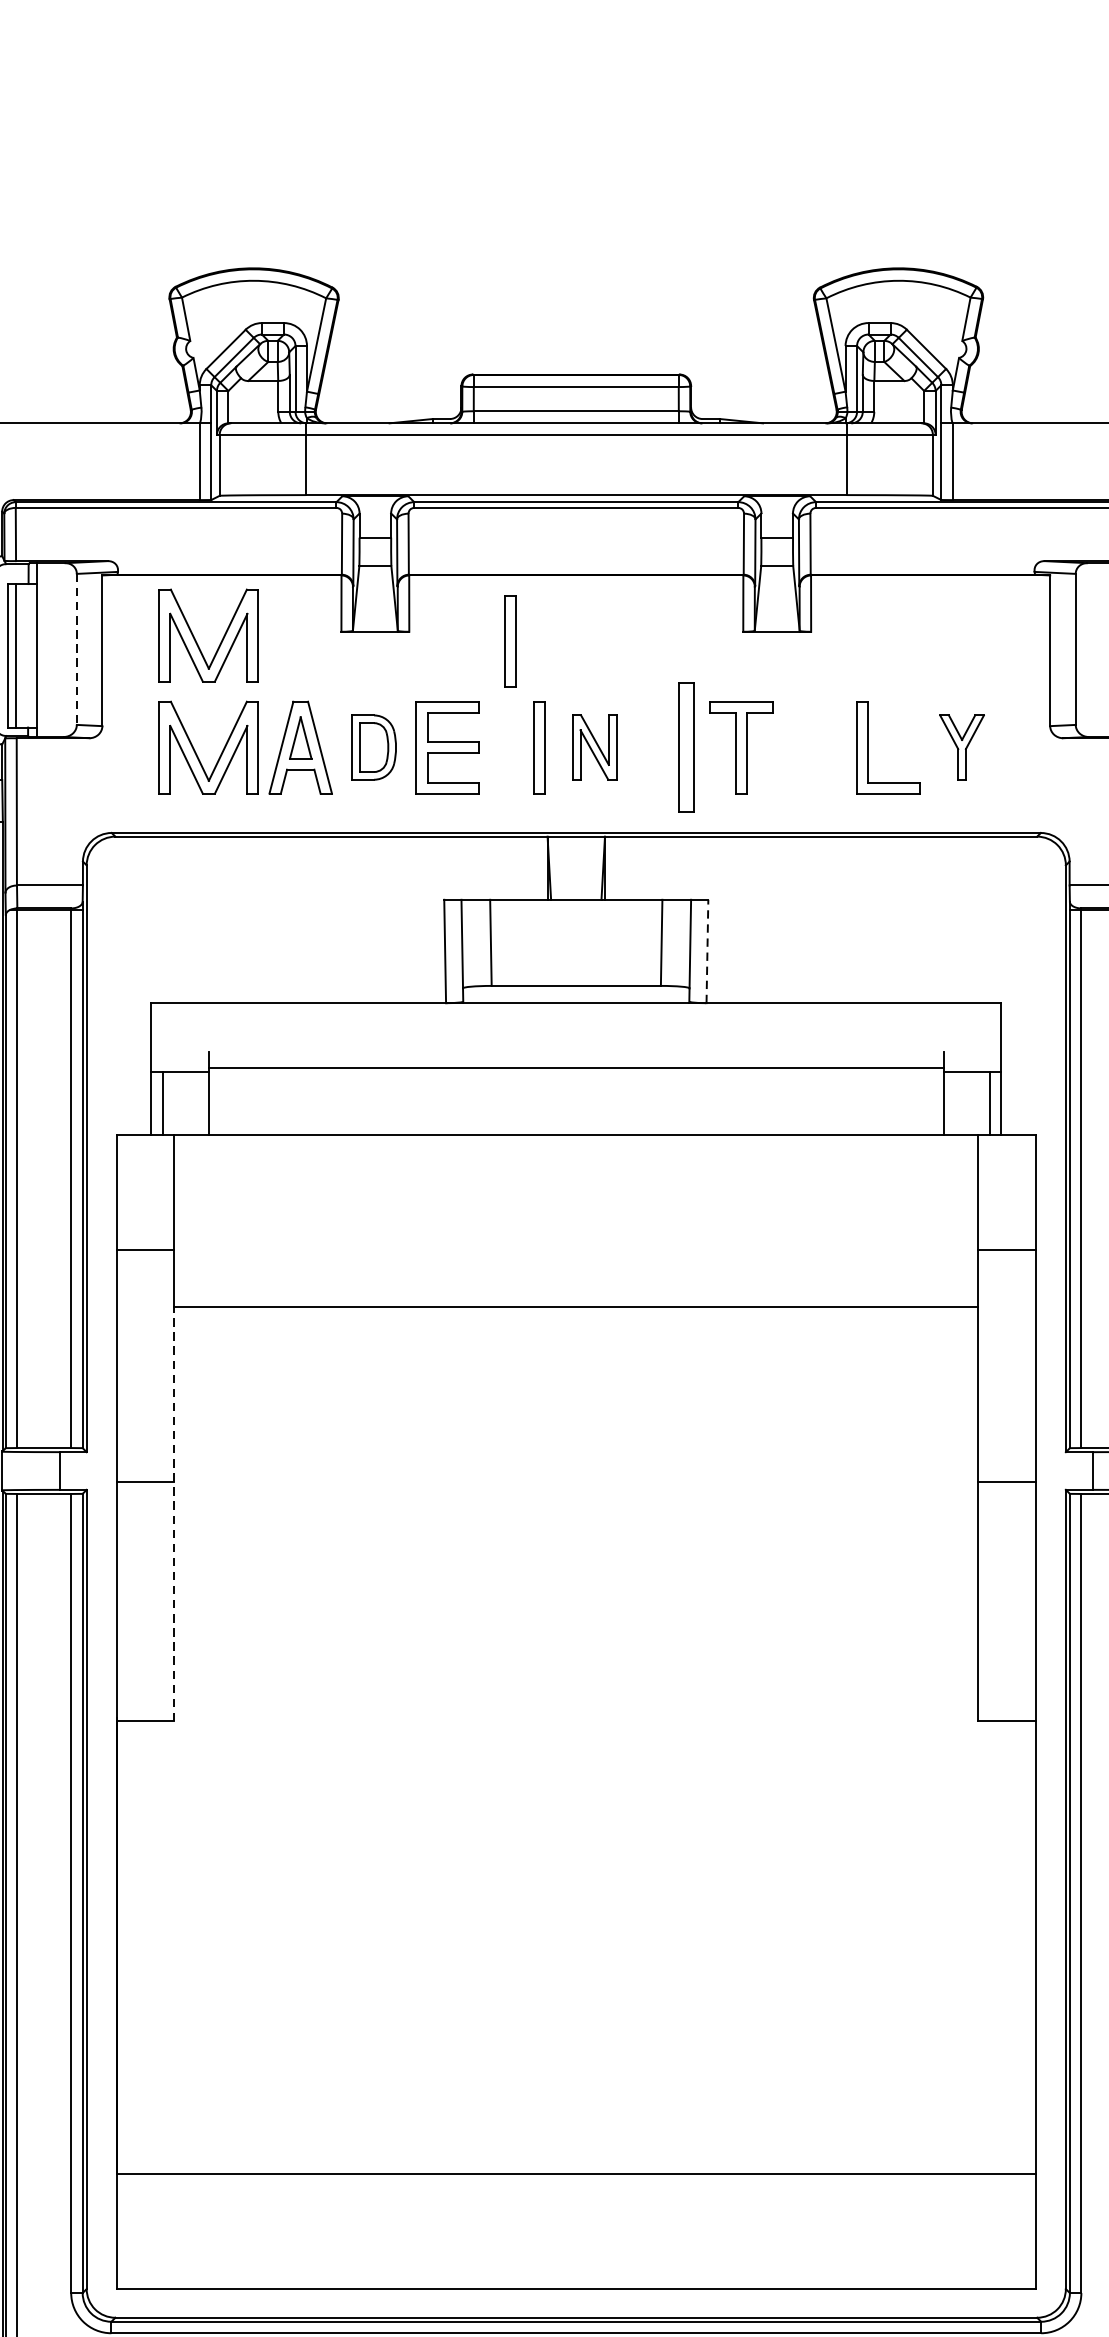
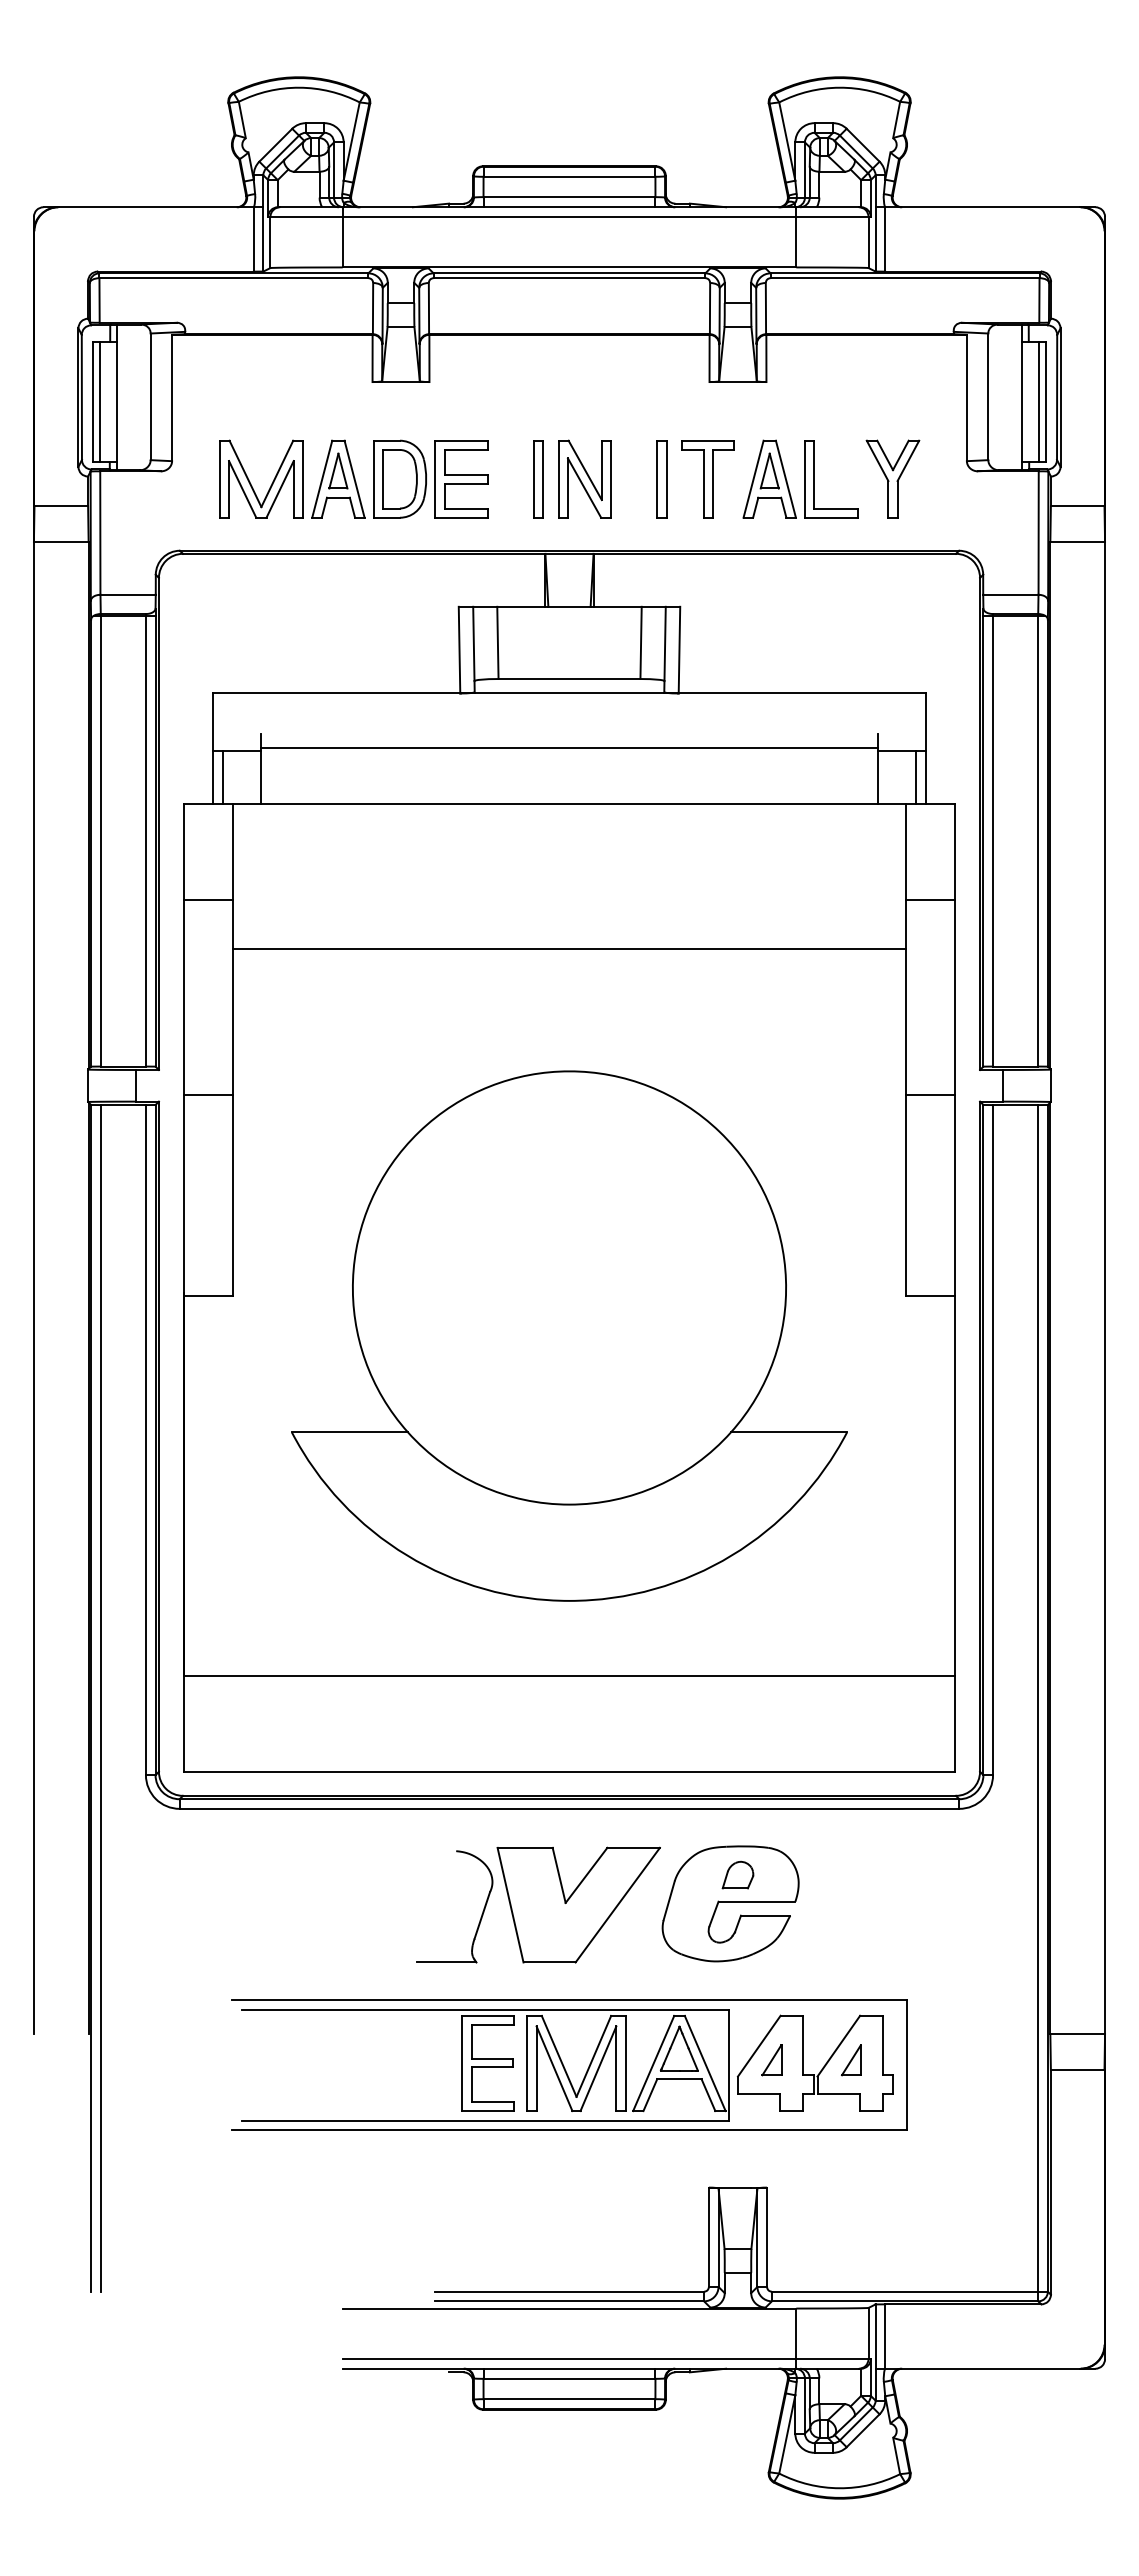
part: (197, 640) -> (251, 389), removed
part: (510, 641) -> (514, 390), removed
line: (76, 650) -> (150, 397), dashed -> solid
part: (373, 746) -> (399, 478), size x1.43
part: (594, 746) -> (584, 478), size x1.43
part: (814, 746) -> (769, 478), added
part: (961, 746) -> (892, 478), size x1.43
part: (686, 747) -> (661, 479), size x0.71
line: (707, 950) -> (679, 649), dashed -> solid
line: (174, 1513) -> (232, 1121), dashed -> solid
part: (576, 1768) -> (569, 1335), added

